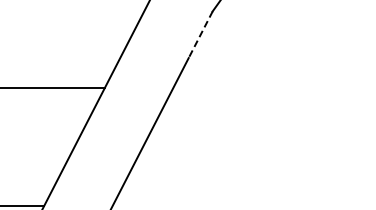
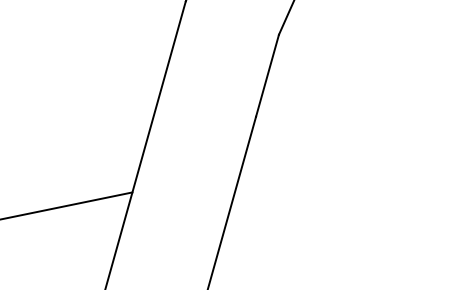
line: (200, 35) -> (267, 77), dashed -> solid

